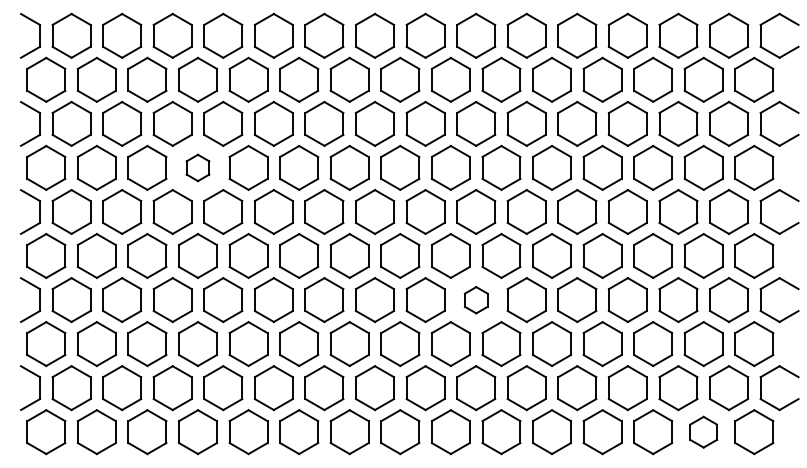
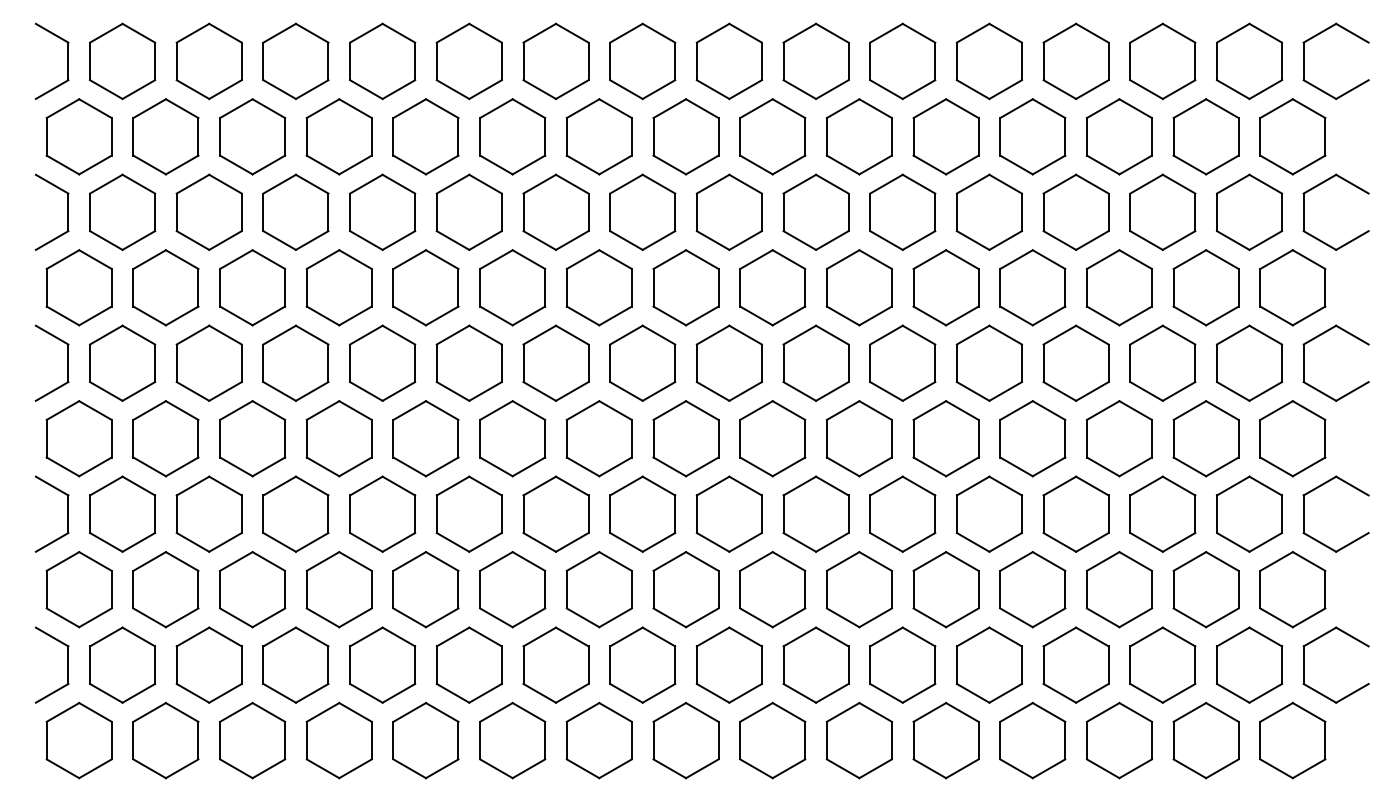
part: (197, 167) -> (338, 287), size x1.67
part: (476, 300) -> (816, 514), size x1.67
part: (703, 432) -> (1205, 741), size x1.43

